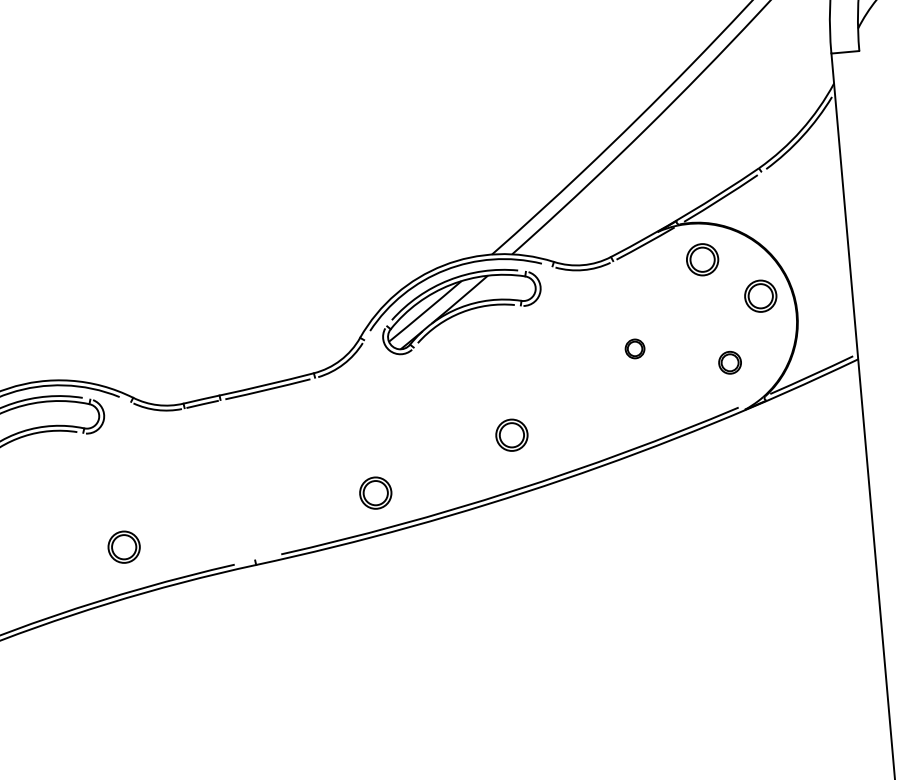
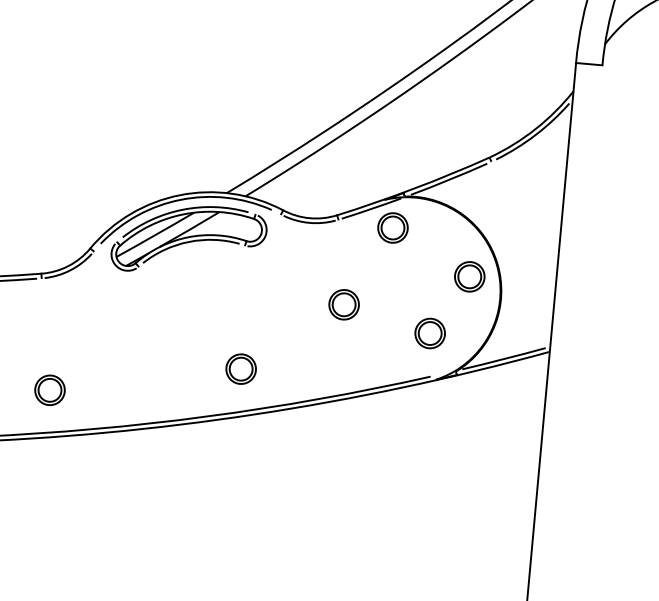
part: (702, 259) -> (392, 227), moved
part: (634, 348) -> (343, 304), size x1.67
part: (729, 362) -> (429, 333), size x1.43
part: (511, 434) -> (240, 368), moved
part: (375, 492) -> (49, 389), moved

